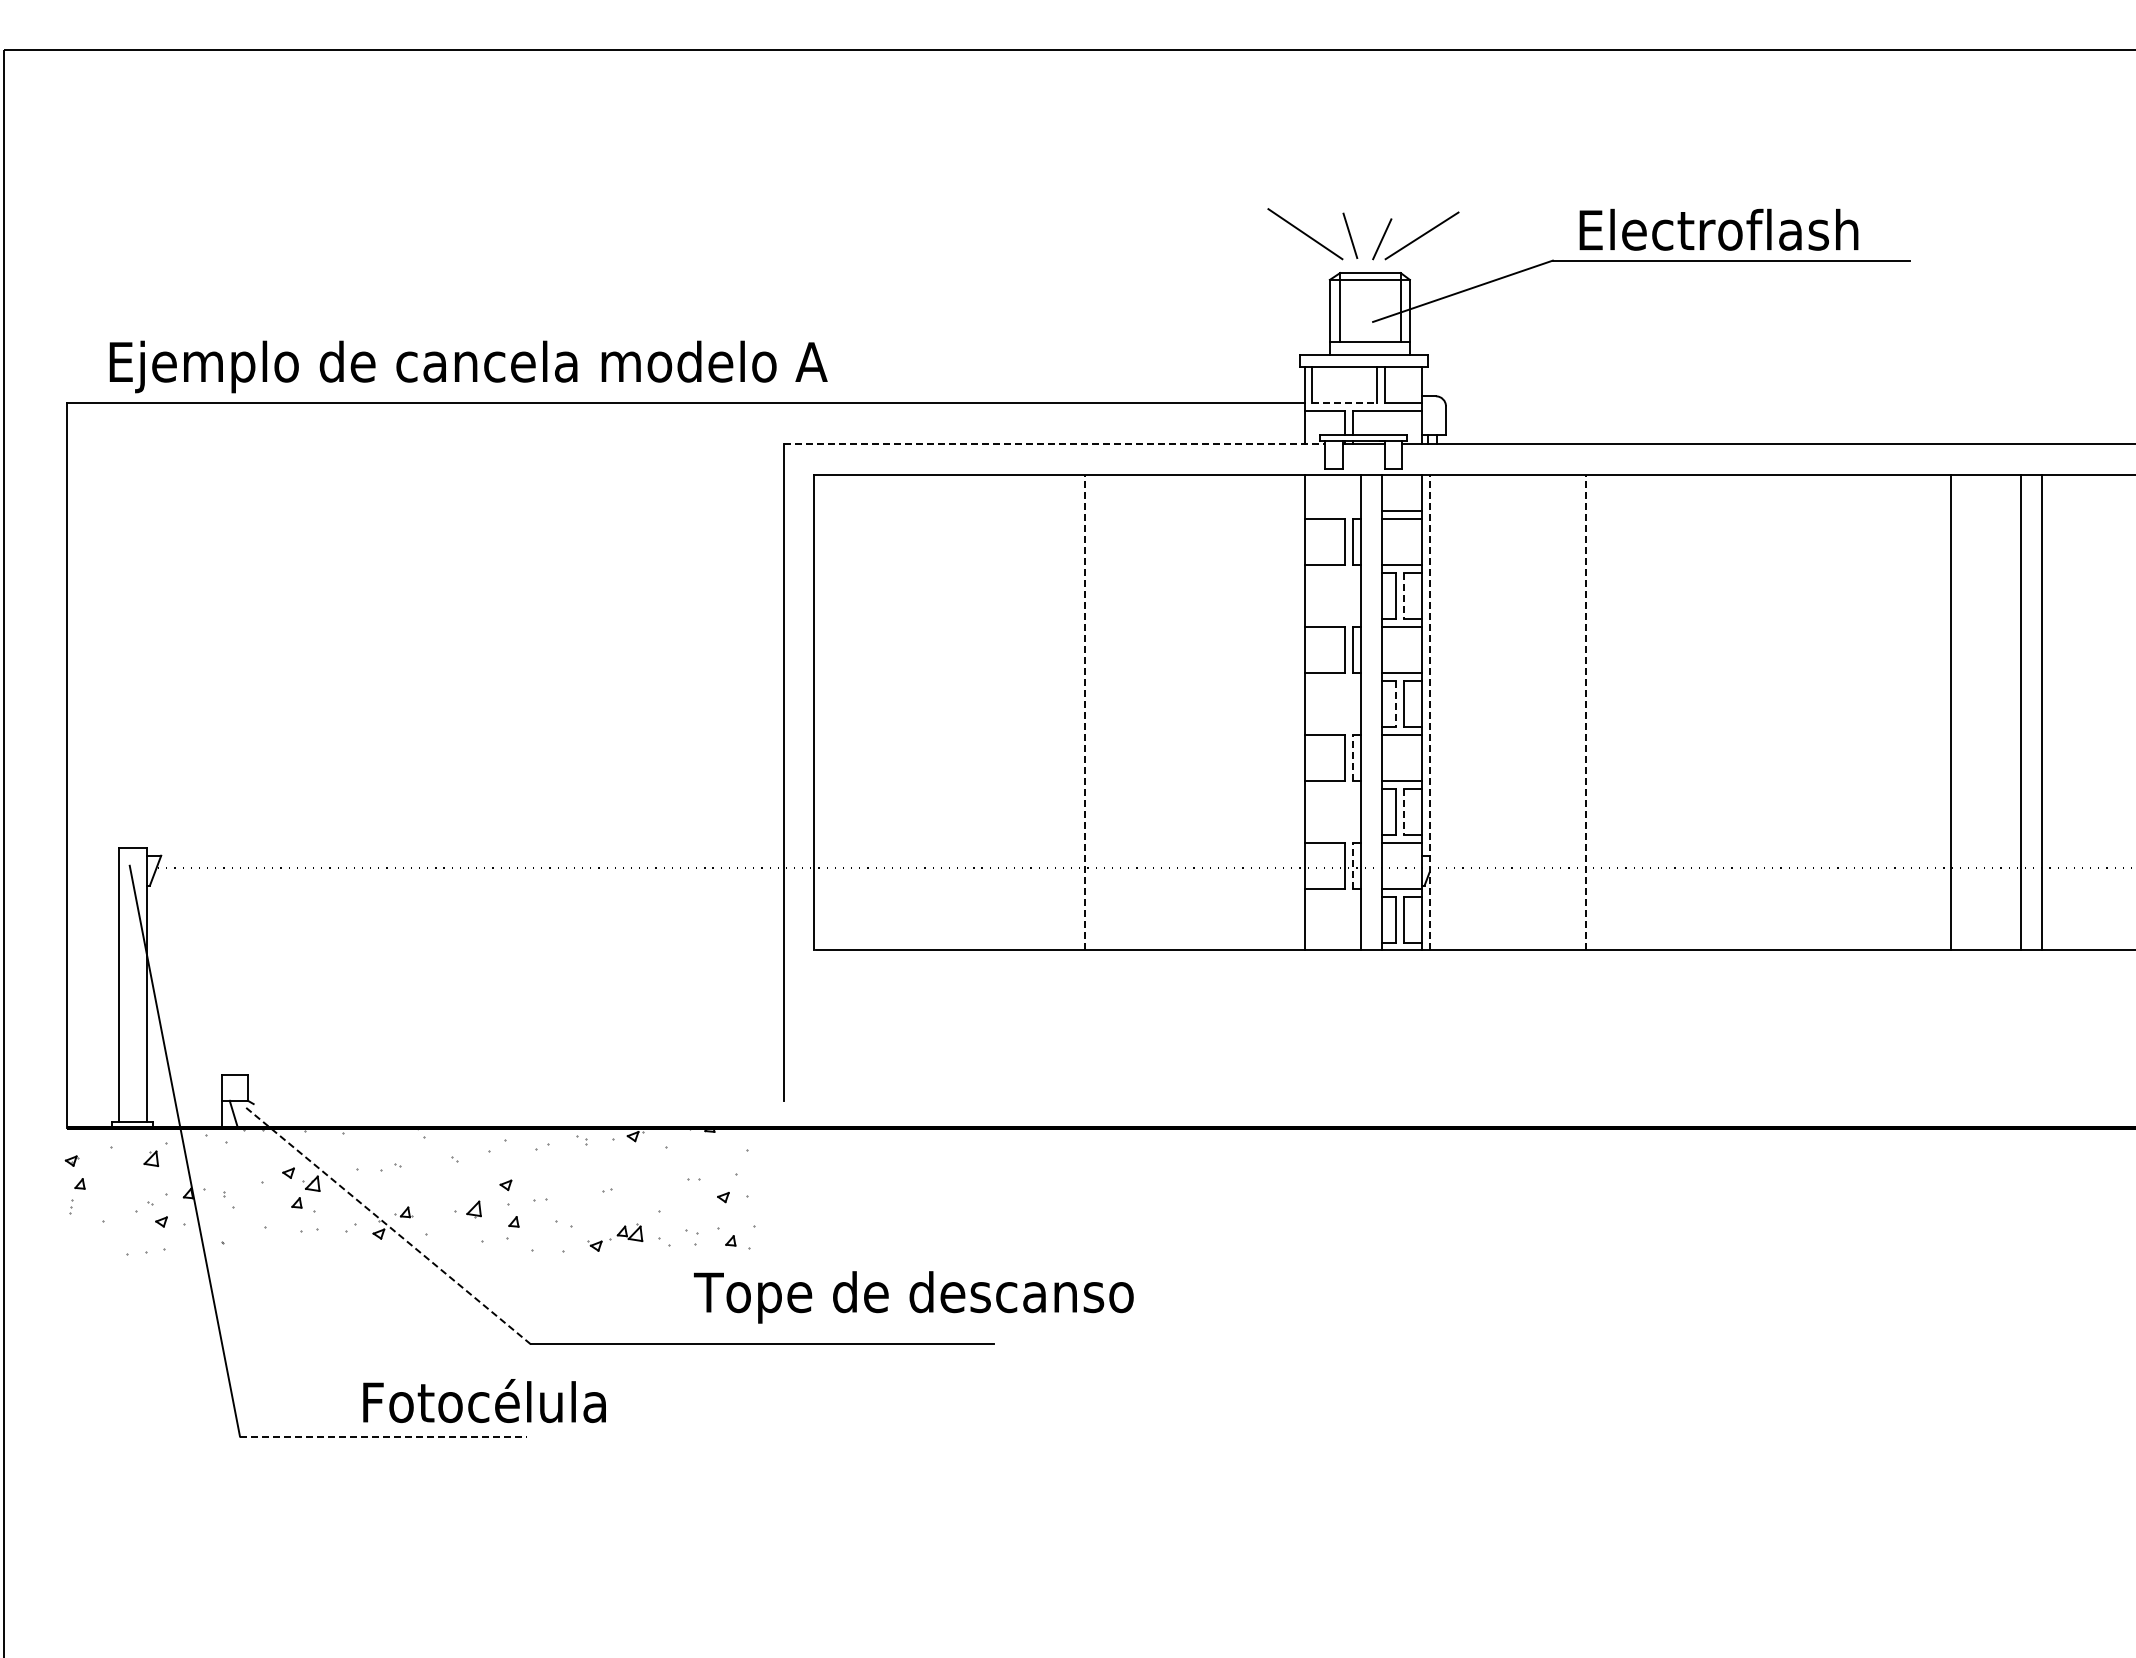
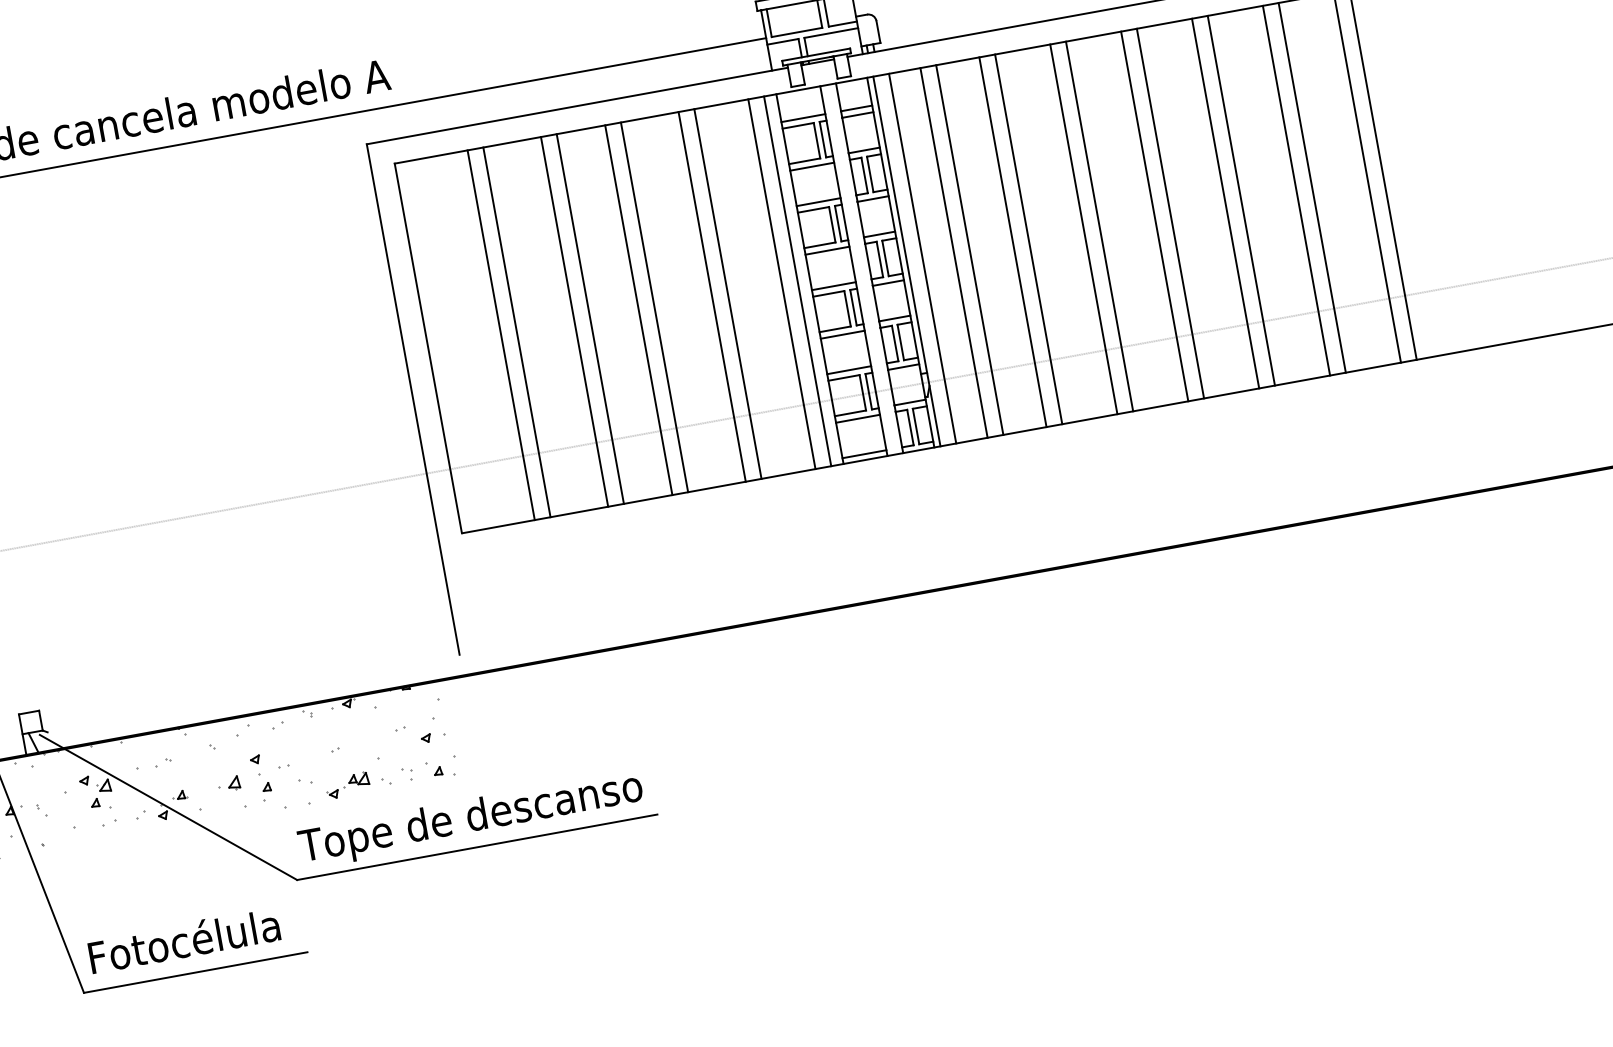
line: (1345, 402) -> (797, 32), dashed -> solid
line: (1054, 444) -> (577, 106), dashed -> solid
line: (1332, 510) -> (802, 118), added
line: (1332, 573) -> (811, 167), added
line: (1403, 595) -> (870, 174), dashed -> solid
line: (1332, 618) -> (818, 202), added
line: (1332, 681) -> (827, 251), added
line: (1396, 703) -> (879, 259), dashed -> solid
line: (907, 712) -> (500, 335), added
line: (928, 712) -> (517, 332), added
line: (1002, 712) -> (574, 321), added
line: (1022, 712) -> (590, 319), added
line: (1084, 712) -> (638, 310), dashed -> solid
line: (1105, 712) -> (654, 307), added
line: (1179, 712) -> (712, 296), added
line: (1199, 712) -> (727, 294), added
line: (1268, 712) -> (781, 284), added
line: (1289, 712) -> (798, 281), added
line: (1429, 712) -> (906, 261), dashed -> solid
line: (1449, 712) -> (922, 258), added
line: (1490, 712) -> (954, 252), added
line: (1510, 712) -> (969, 250), added
line: (1565, 712) -> (1012, 242), added
line: (1586, 712) -> (1029, 239), dashed -> solid
line: (1656, 712) -> (1083, 229), added
line: (1677, 712) -> (1099, 226), added
line: (1748, 712) -> (1155, 216), added
line: (1768, 712) -> (1170, 213), added
line: (1839, 712) -> (1225, 203), added
line: (1859, 712) -> (1241, 200), added
line: (1930, 712) -> (1296, 190), added
line: (1332, 726) -> (833, 286), added
line: (1352, 757) -> (853, 307), dashed -> solid
line: (1332, 789) -> (842, 335), added
line: (1403, 811) -> (900, 342), dashed -> solid
line: (1332, 834) -> (848, 370), added
line: (1352, 865) -> (868, 391), dashed -> solid
line: (1332, 897) -> (857, 419), added
line: (1332, 942) -> (863, 454), added
line: (387, 1224) -> (168, 807), dashed -> solid
text: (913, 1297) -> (470, 819), moved
text: (484, 1401) -> (184, 940), moved
line: (383, 1436) -> (195, 972), dashed -> solid

